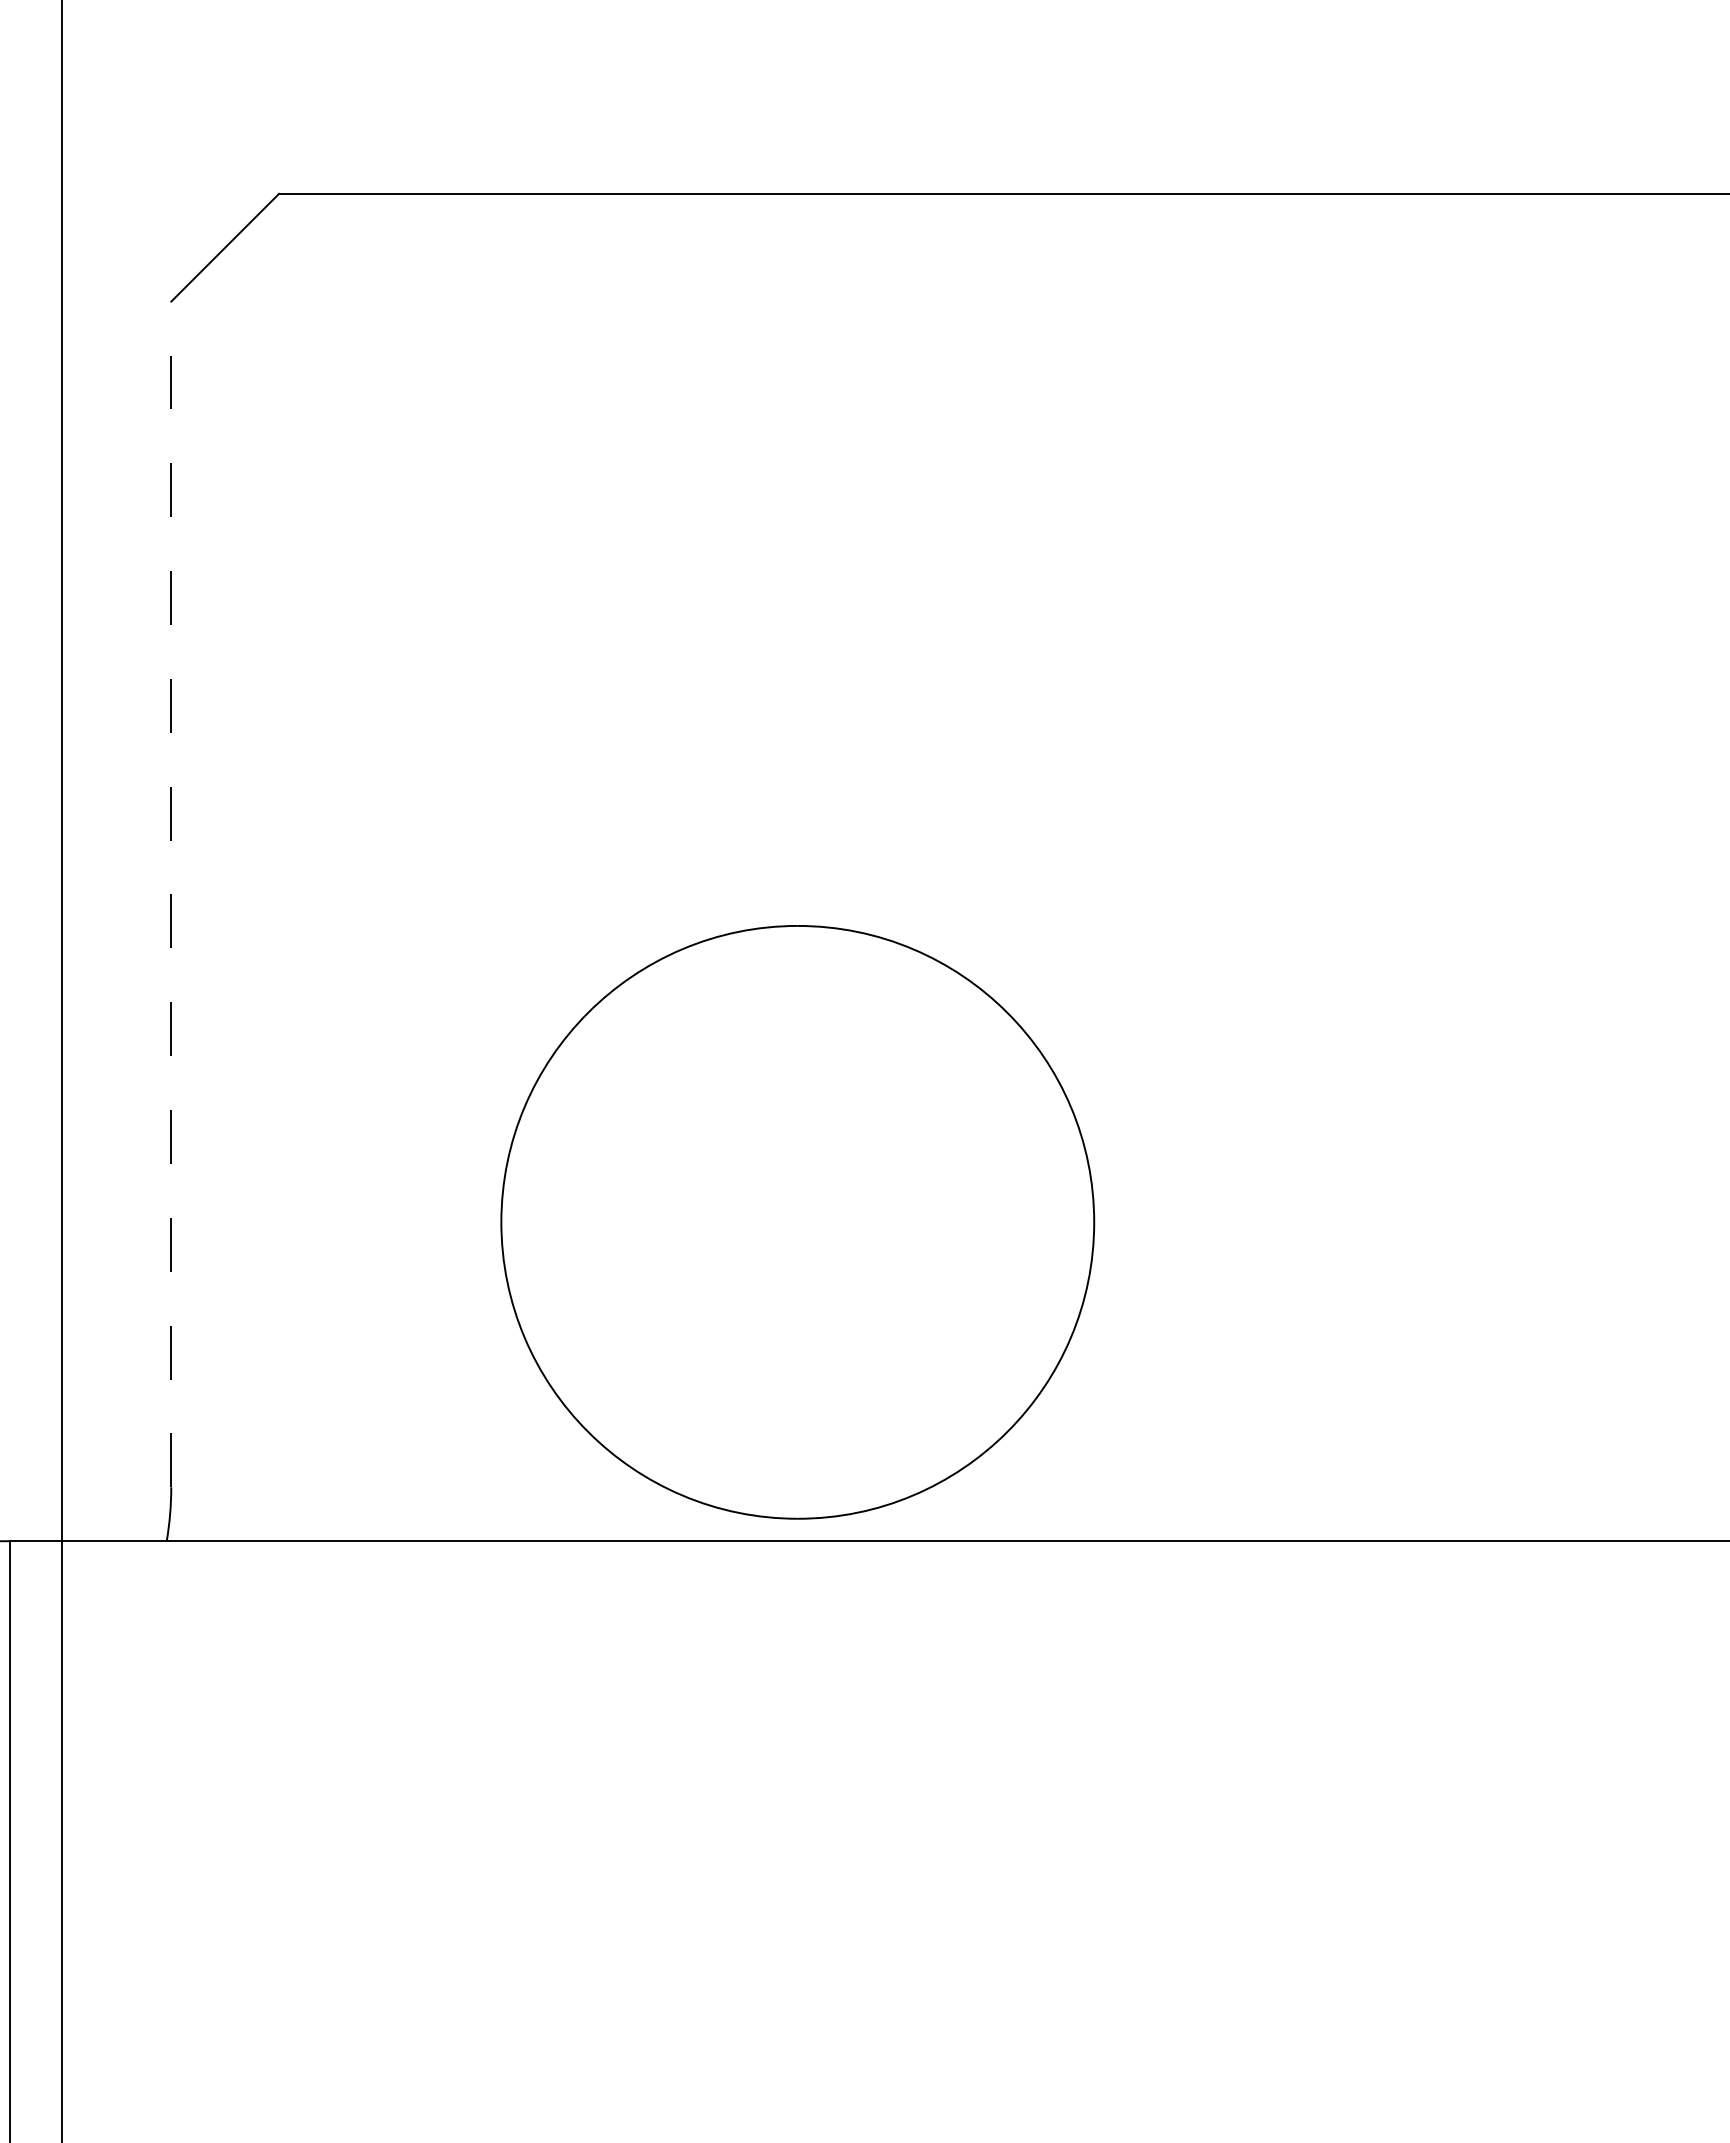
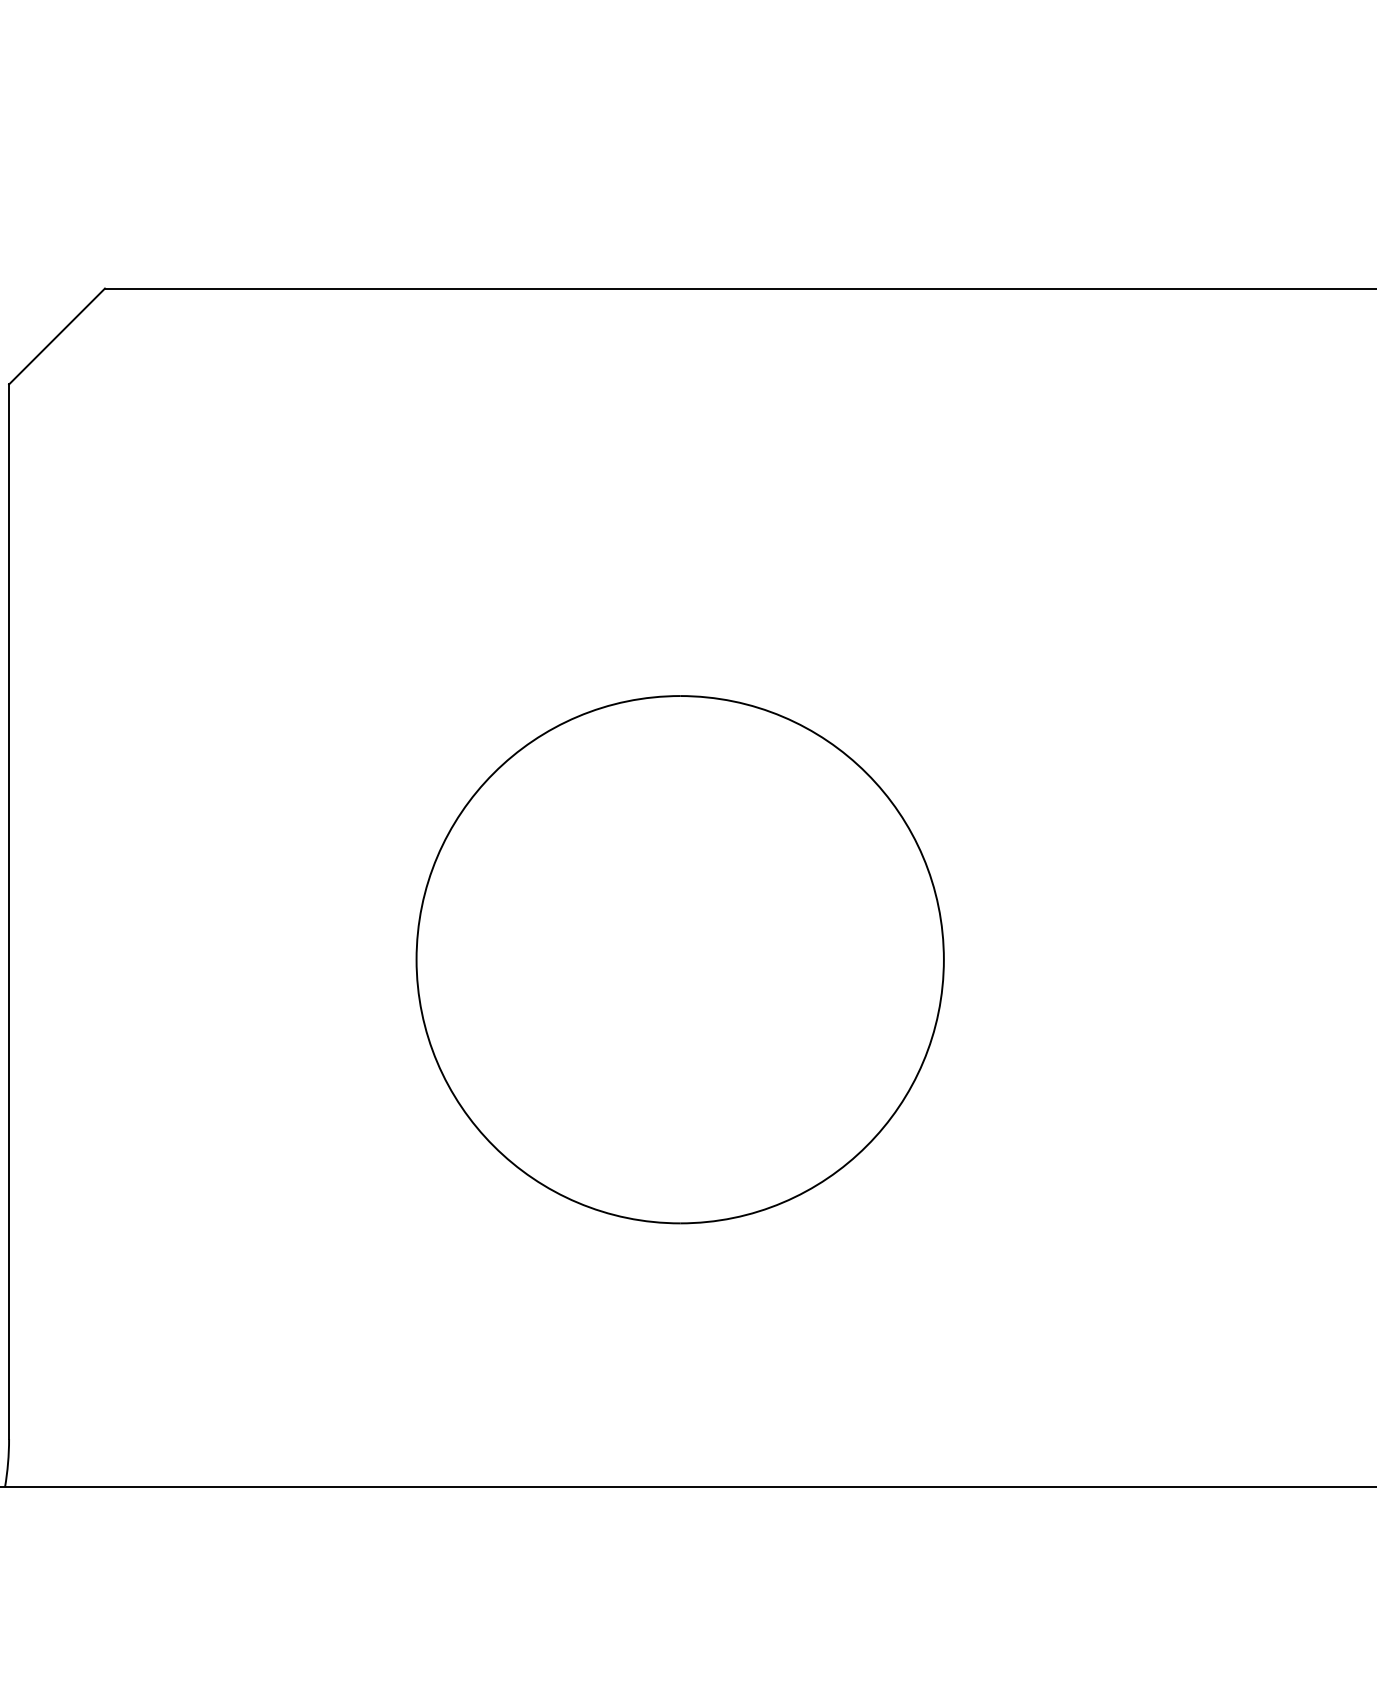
line: (171, 894) -> (9, 911), dashed -> solid
part: (797, 1222) -> (679, 959), moved

